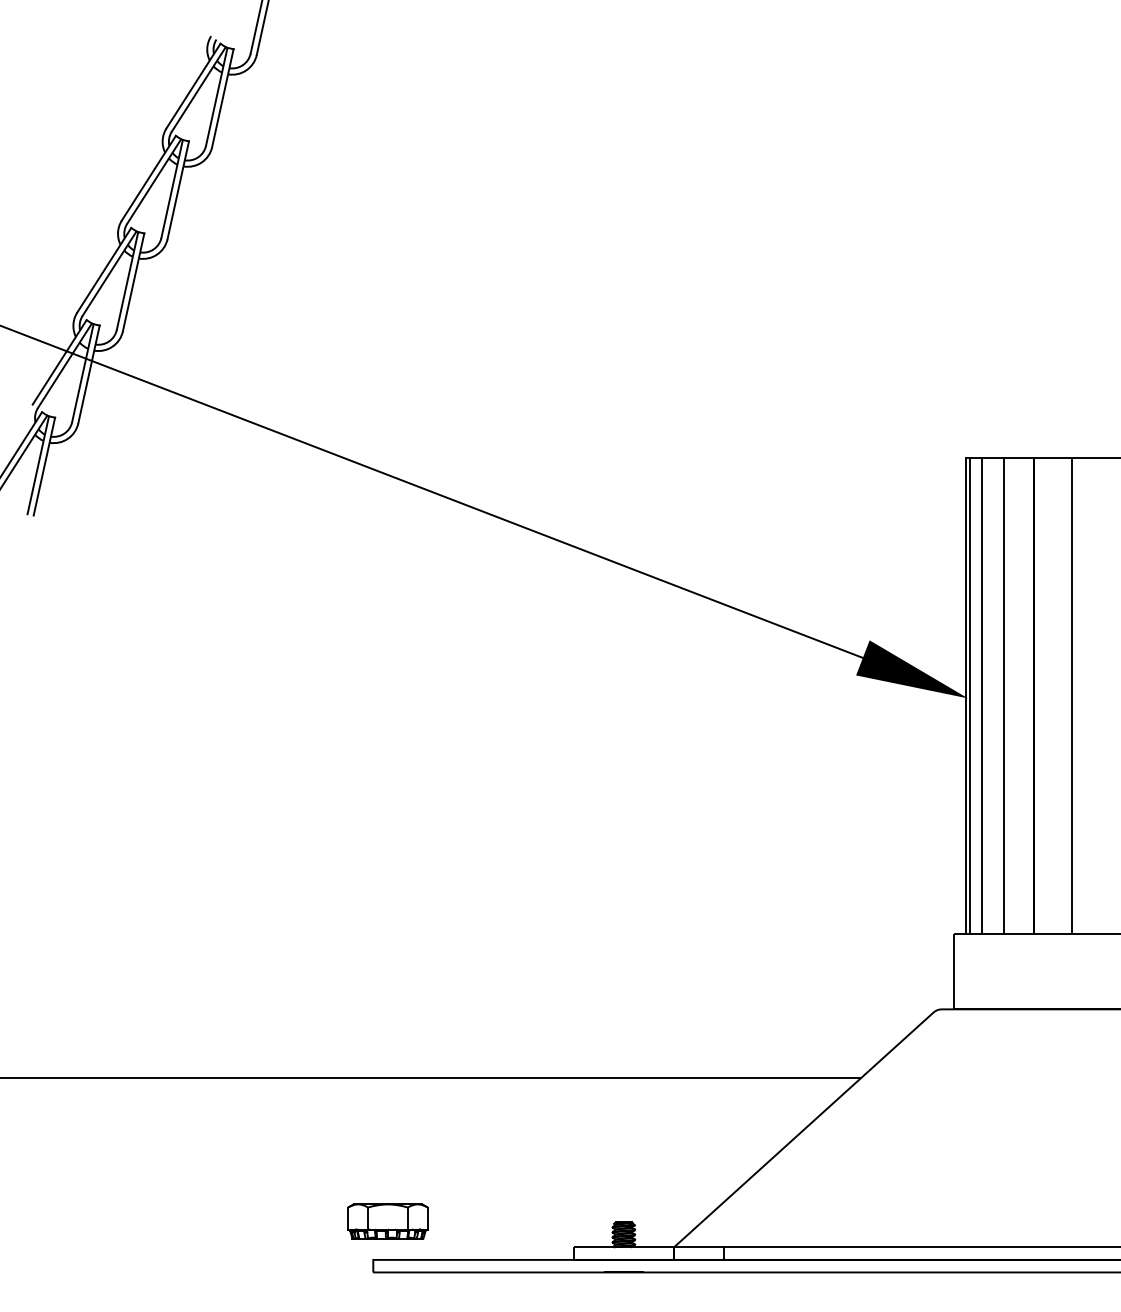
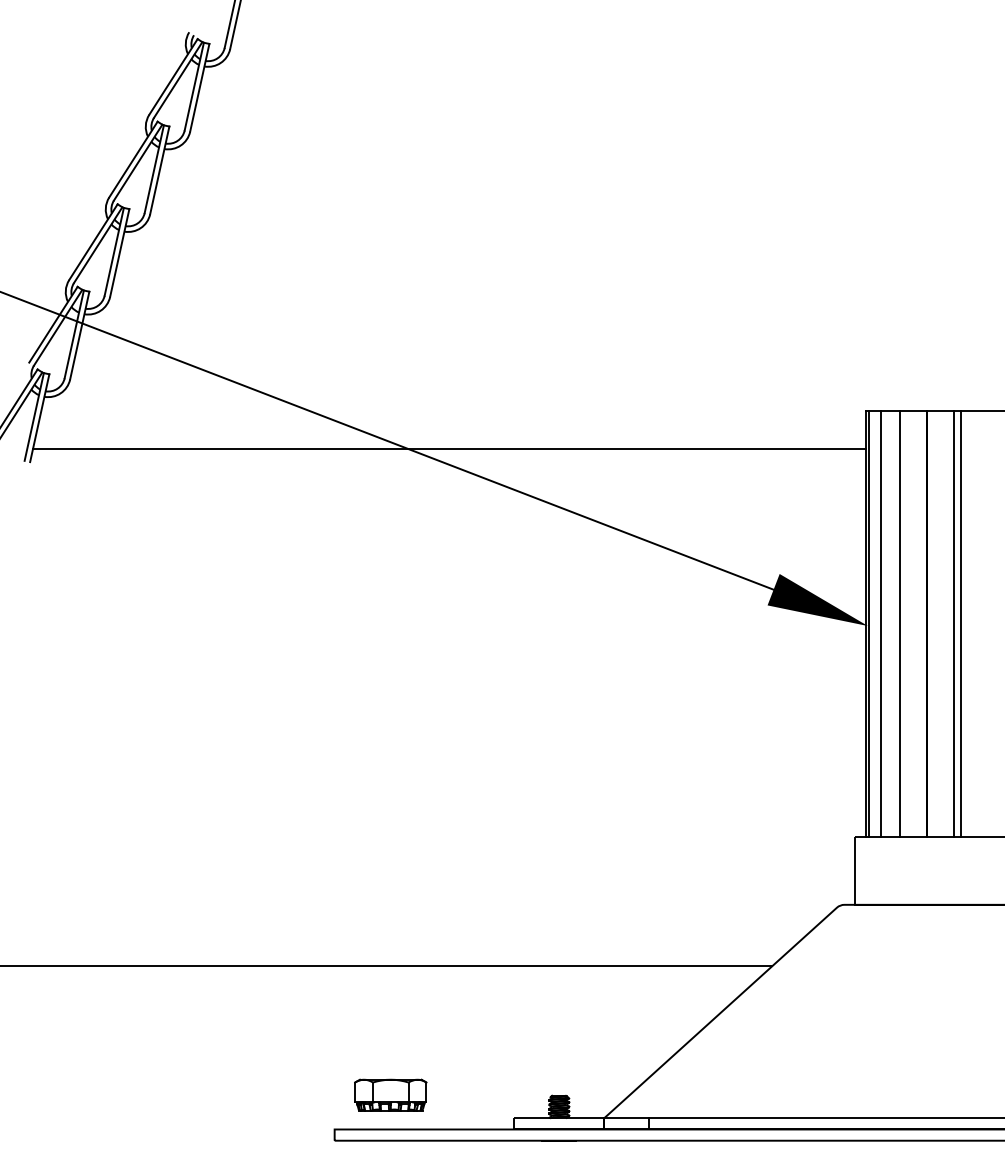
line: (501, 501) -> (449, 449), added
line: (1063, 695) -> (953, 623), added
part: (387, 1220) -> (390, 1094), moved

